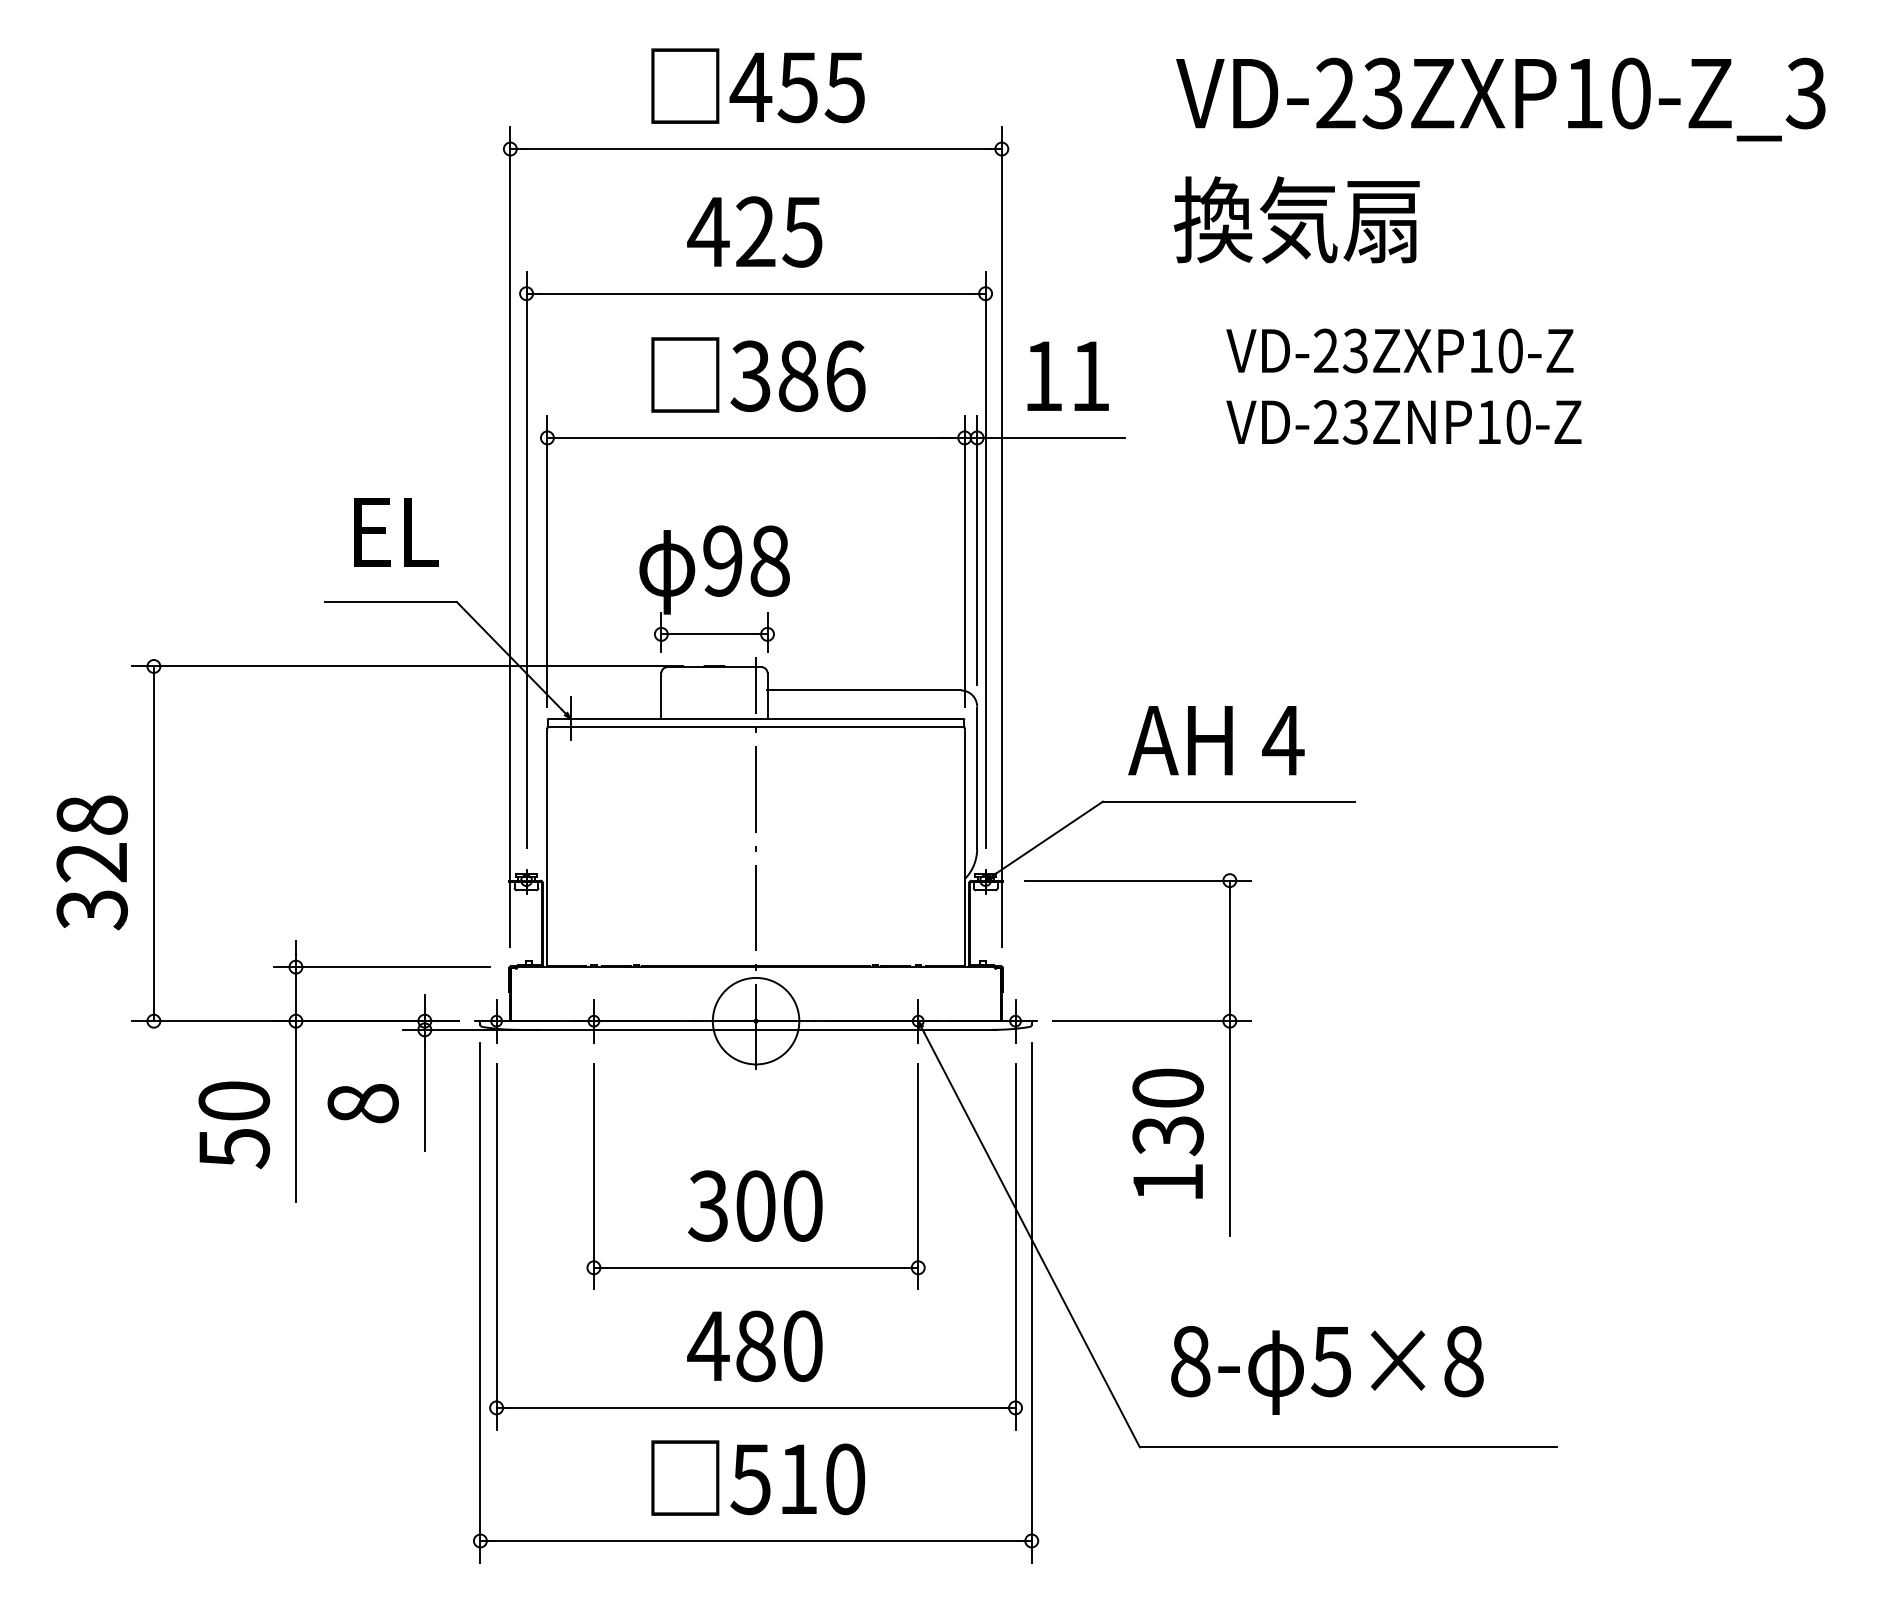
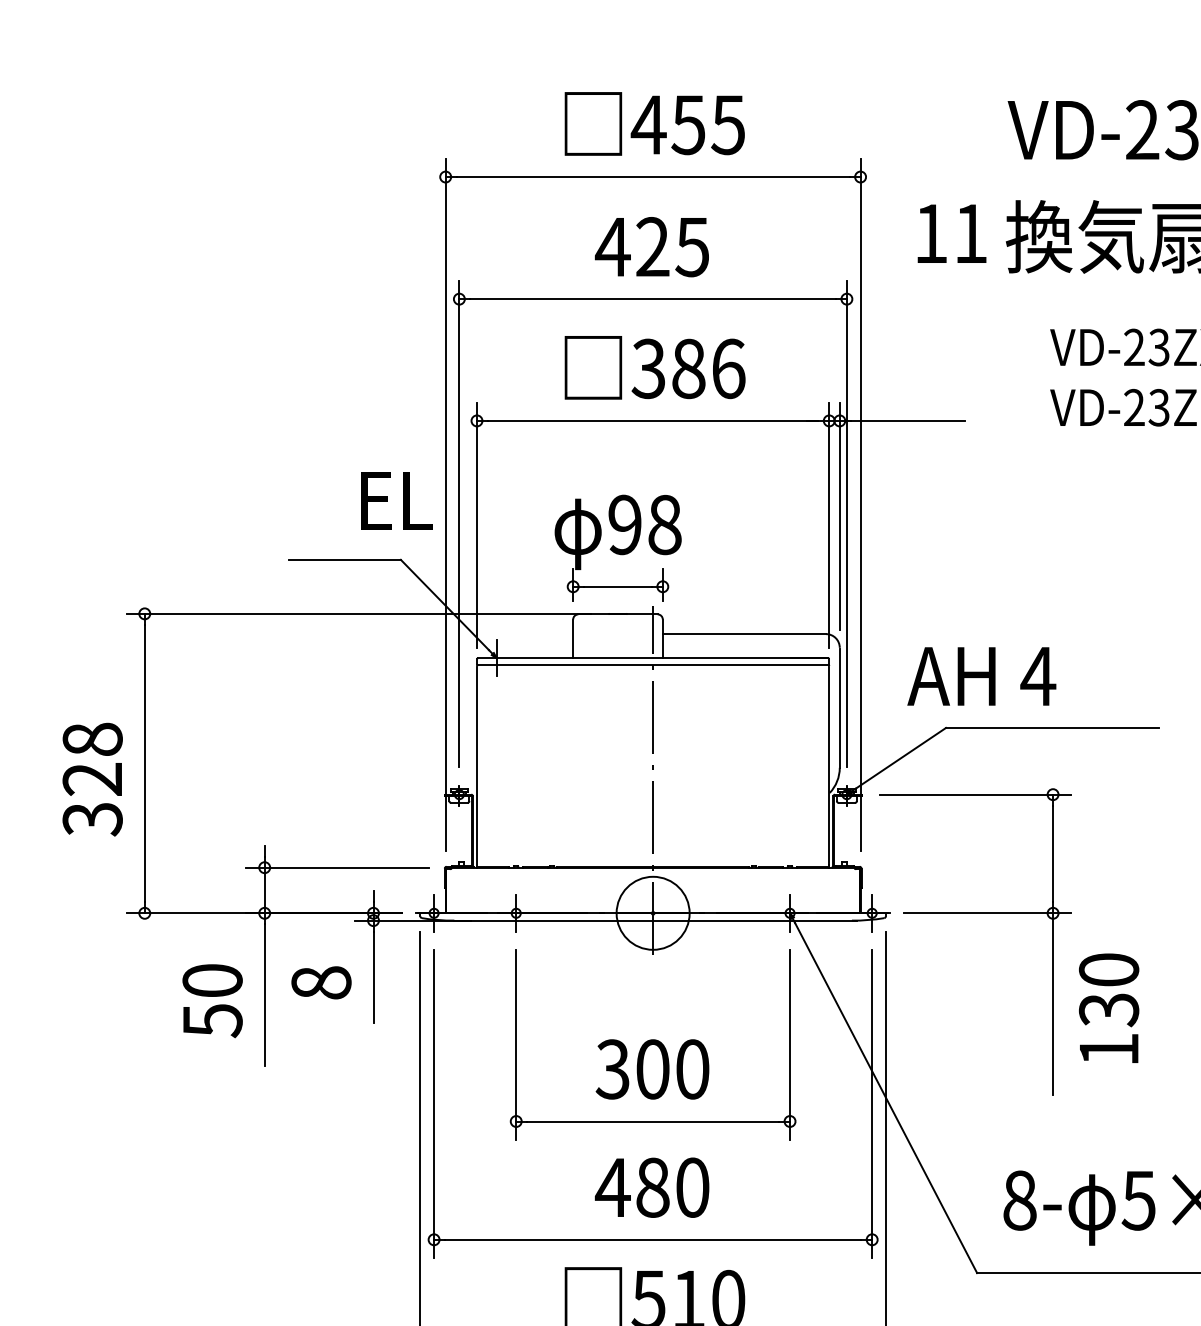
text: (1067, 375) -> (951, 233), moved
text: (396, 532) -> (396, 500), moved
text: (1216, 740) -> (981, 676), moved
text: (1167, 1133) -> (1108, 1008), moved

